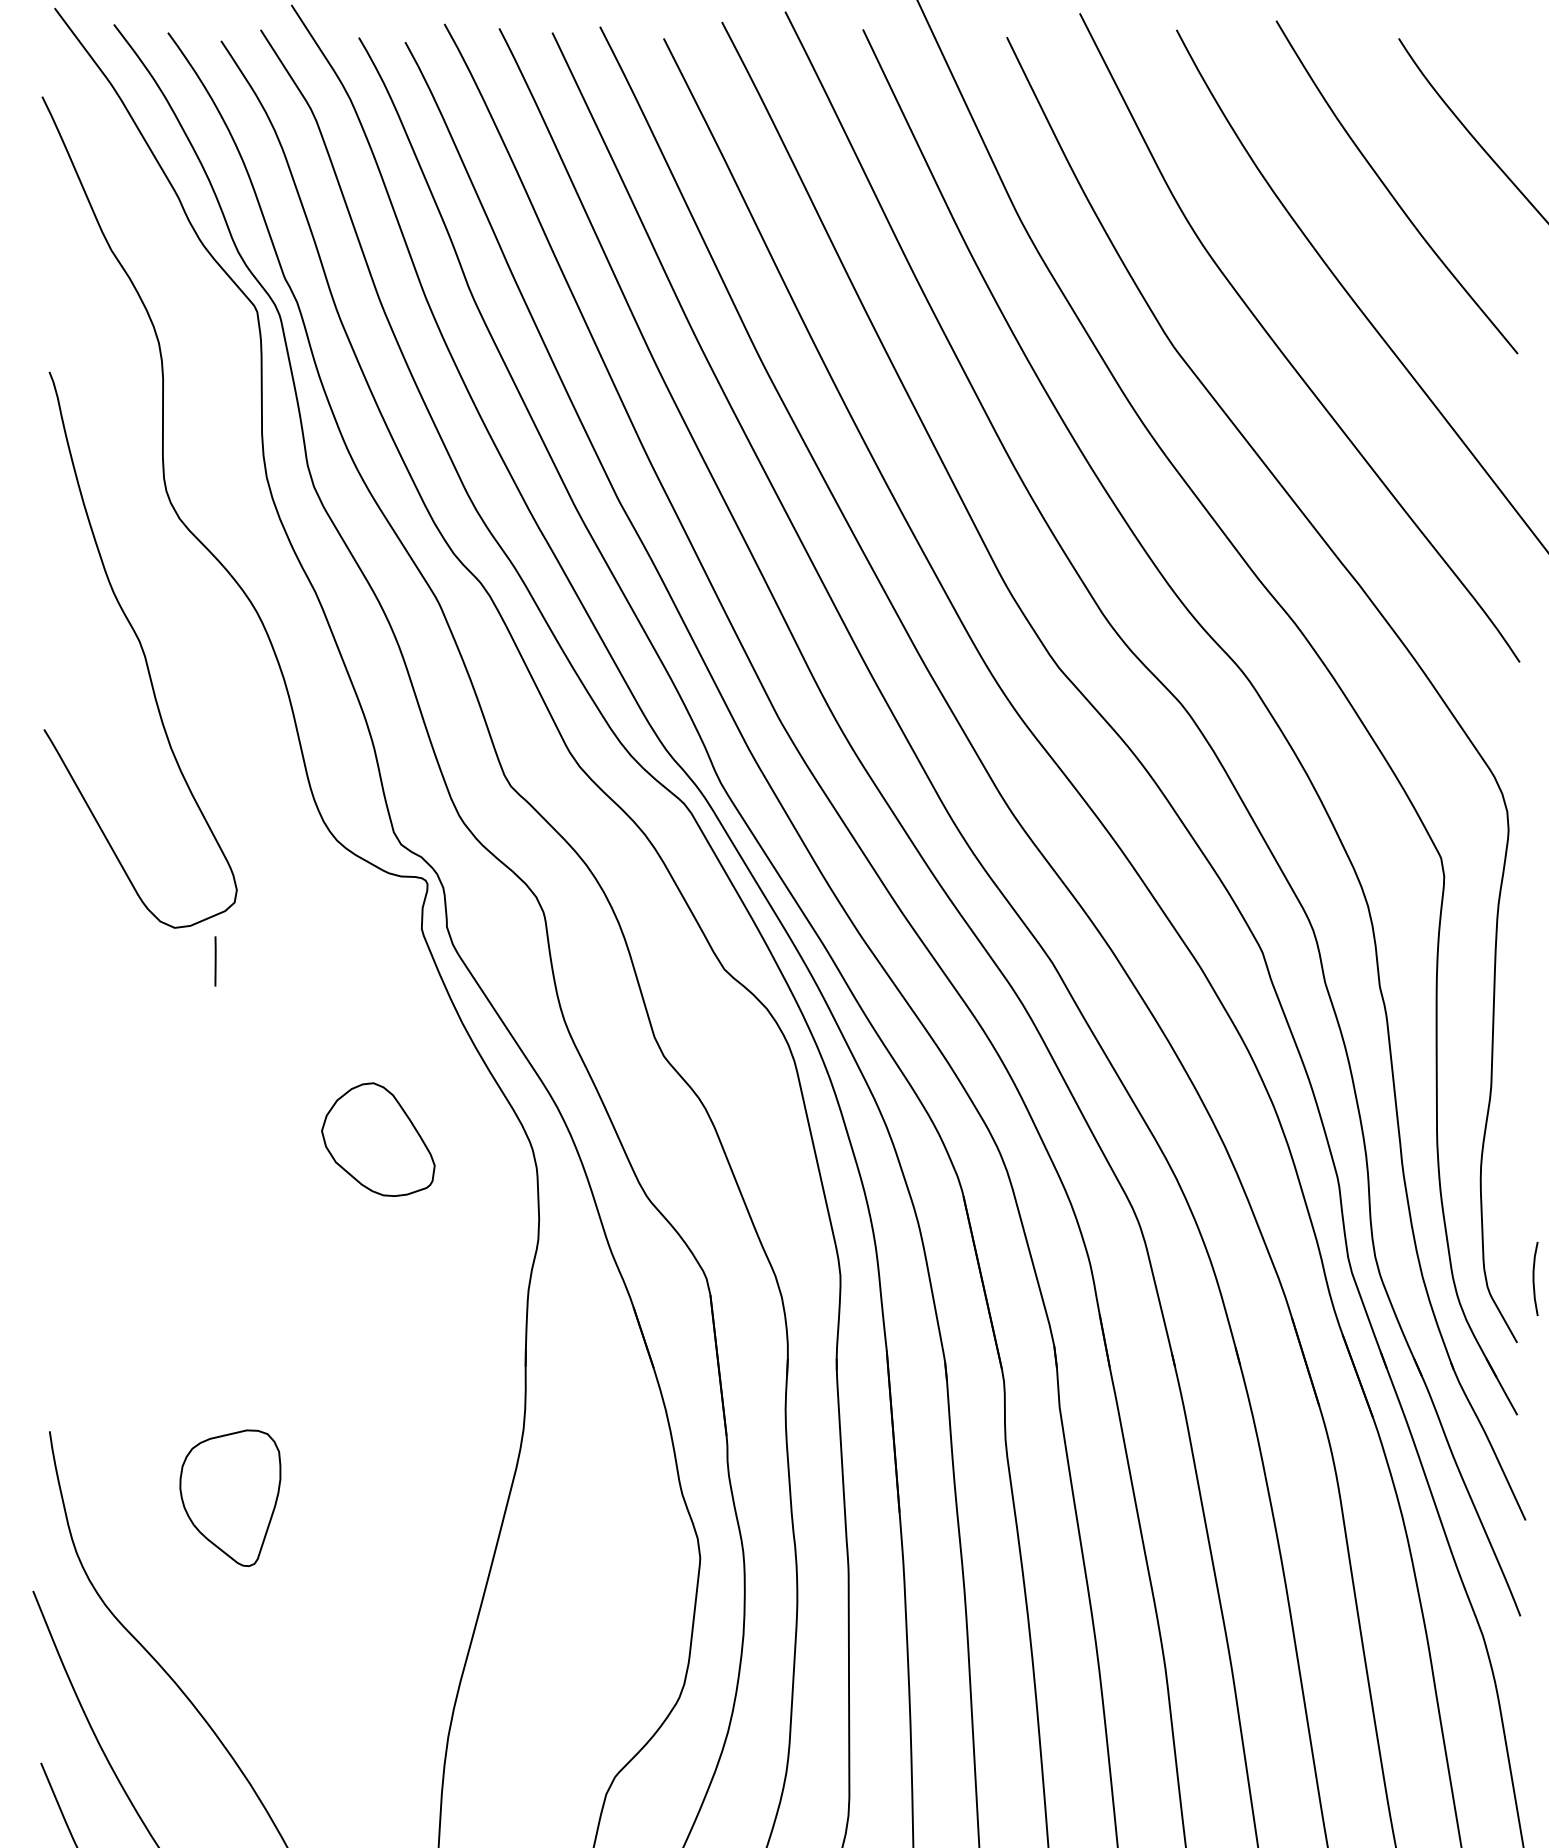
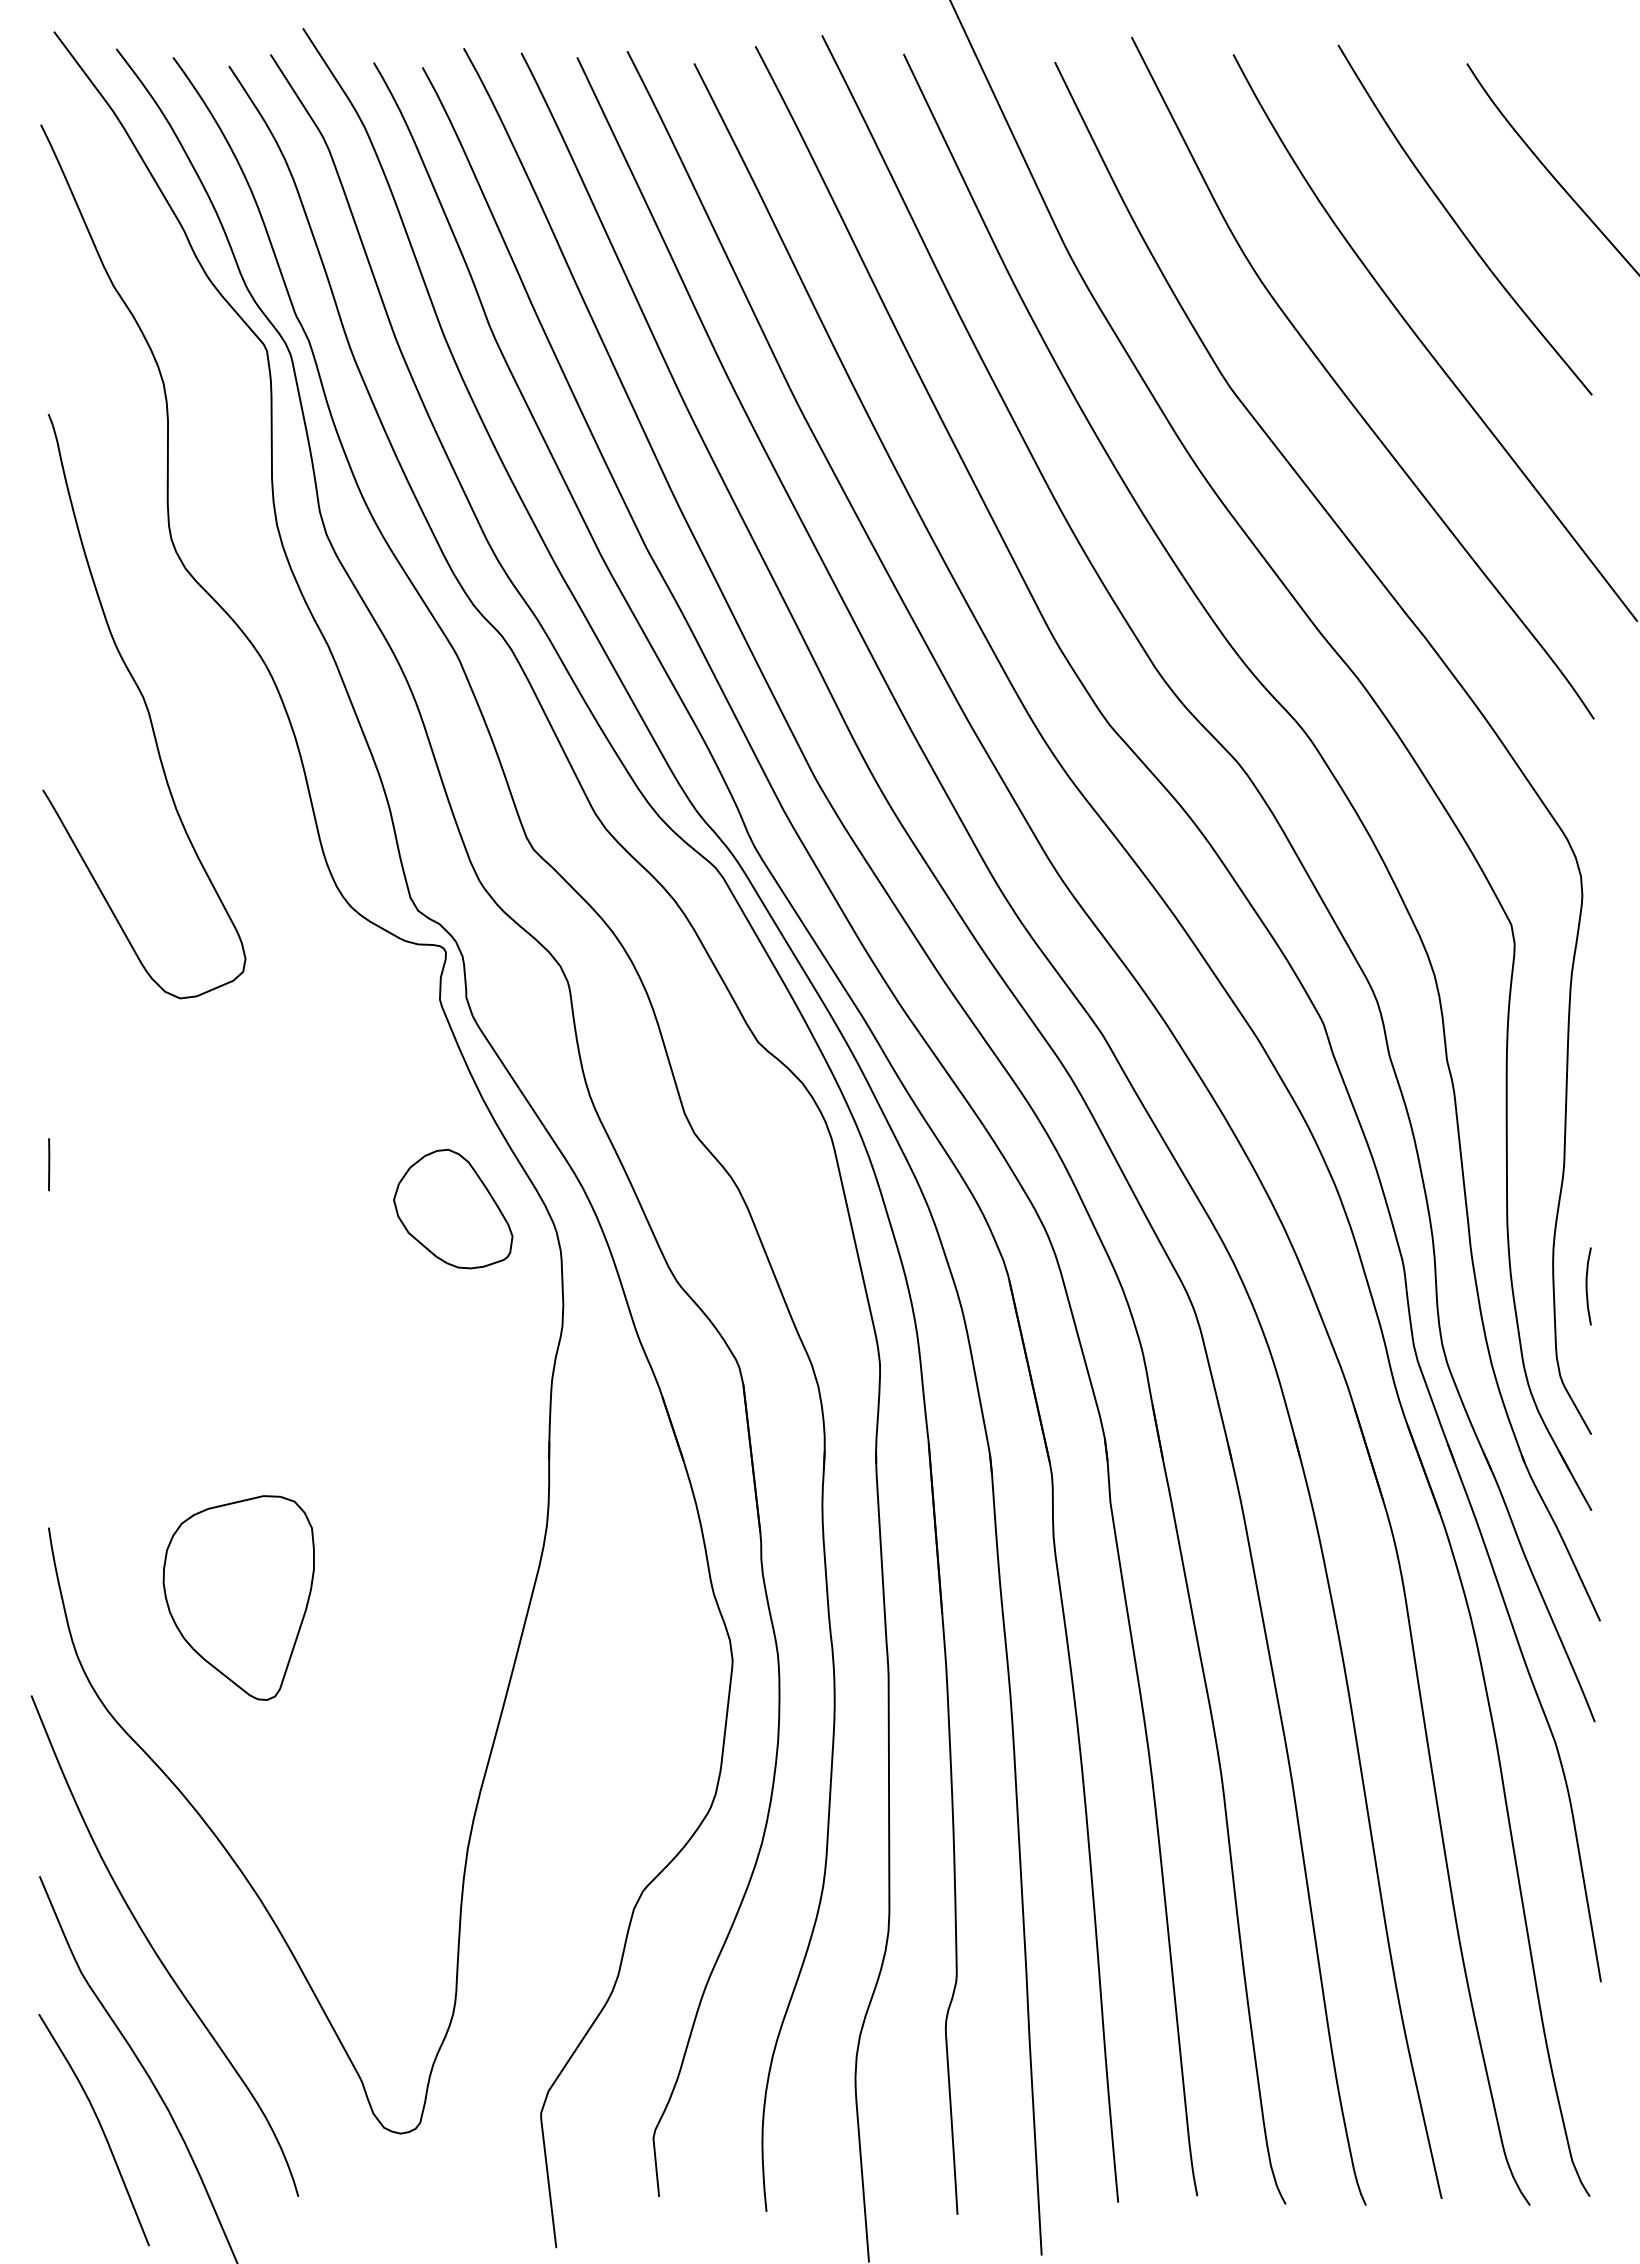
line: (215, 961) -> (49, 1164), moved
part: (378, 1139) -> (453, 1208), moved
curve: (1534, 1278) -> (1587, 1286), moved
part: (230, 1497) -> (238, 1597), size x1.43

